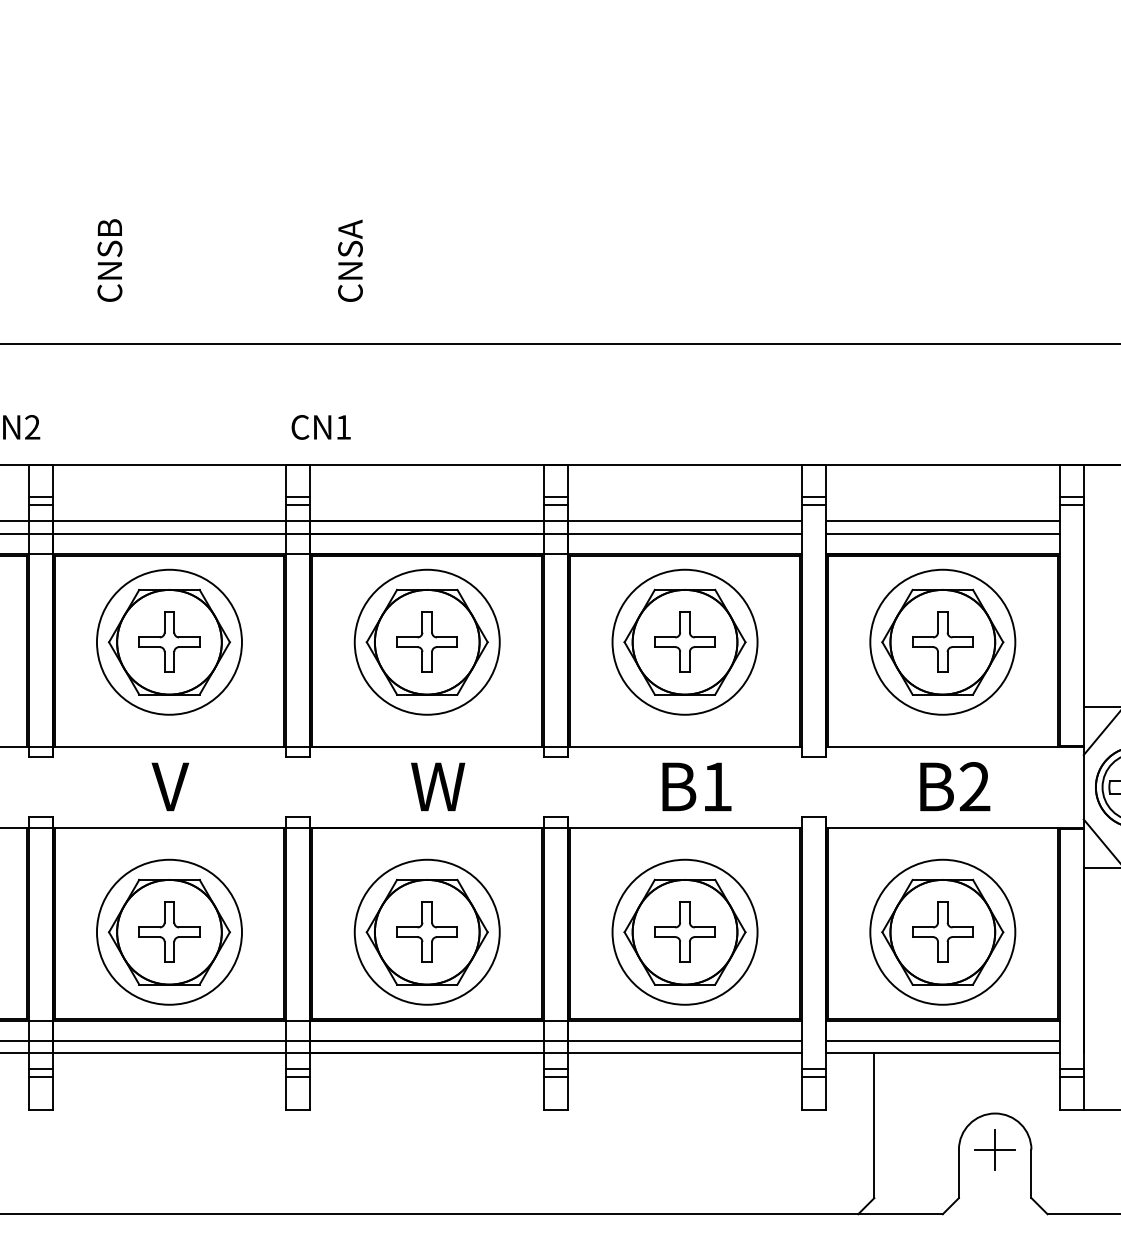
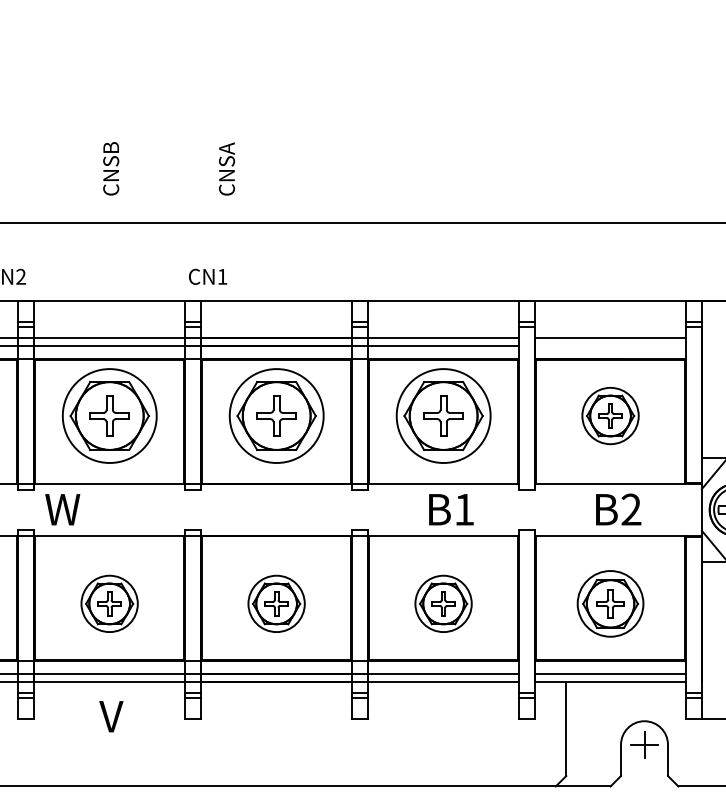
text: (110, 260) -> (111, 168), moved
line: (942, 533) -> (610, 345), removed
part: (942, 641) -> (610, 415), size x0.6
text: (170, 786) -> (111, 716), moved
text: (437, 786) -> (62, 509), moved
part: (169, 931) -> (109, 603), size x0.6
part: (426, 931) -> (276, 603), size x0.6
part: (684, 931) -> (443, 603), size x0.6
part: (942, 931) -> (610, 603), size x0.7

